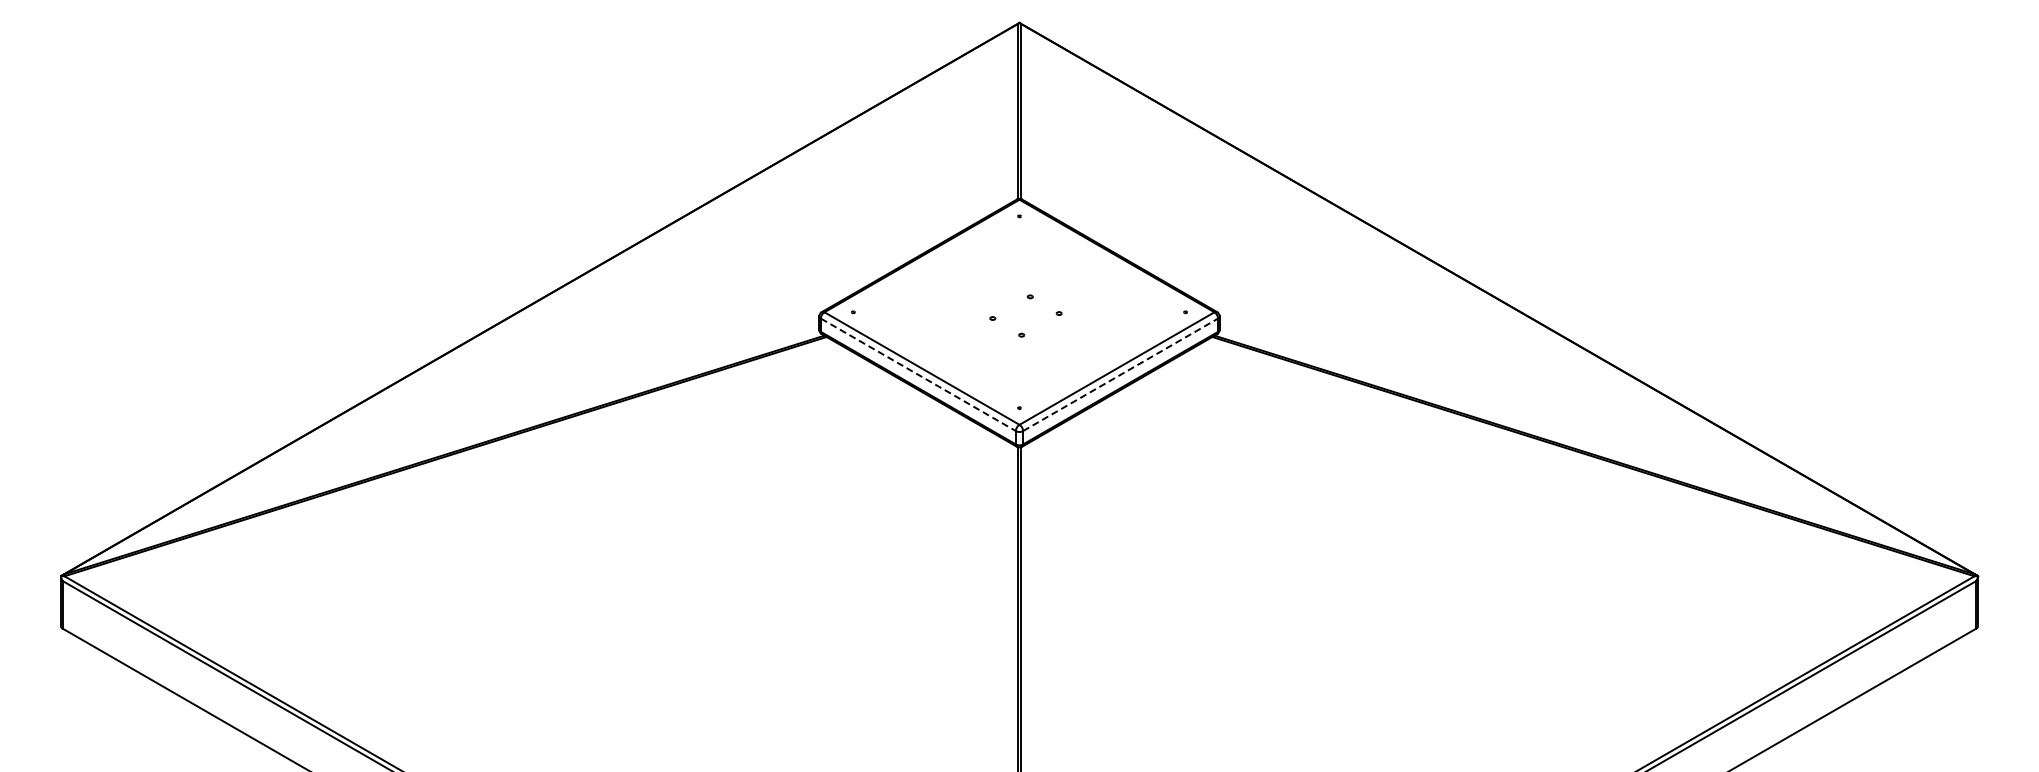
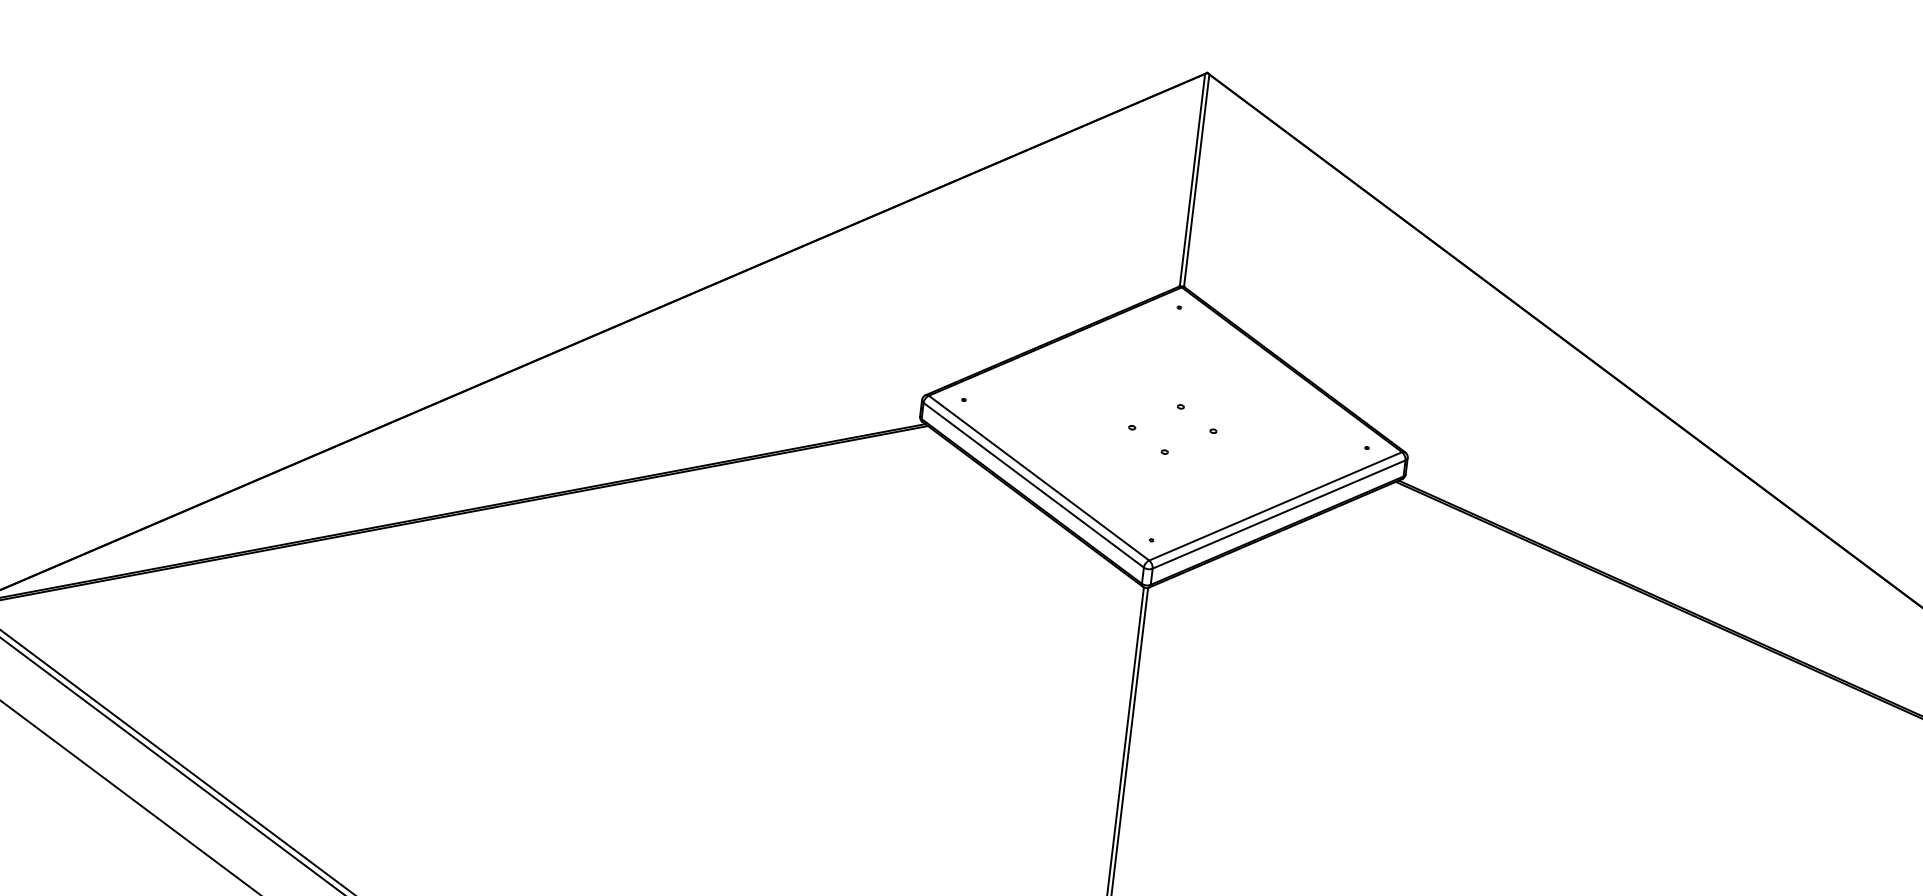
line: (918, 374) -> (1033, 484), dashed -> solid
line: (1120, 374) -> (1279, 514), dashed -> solid

